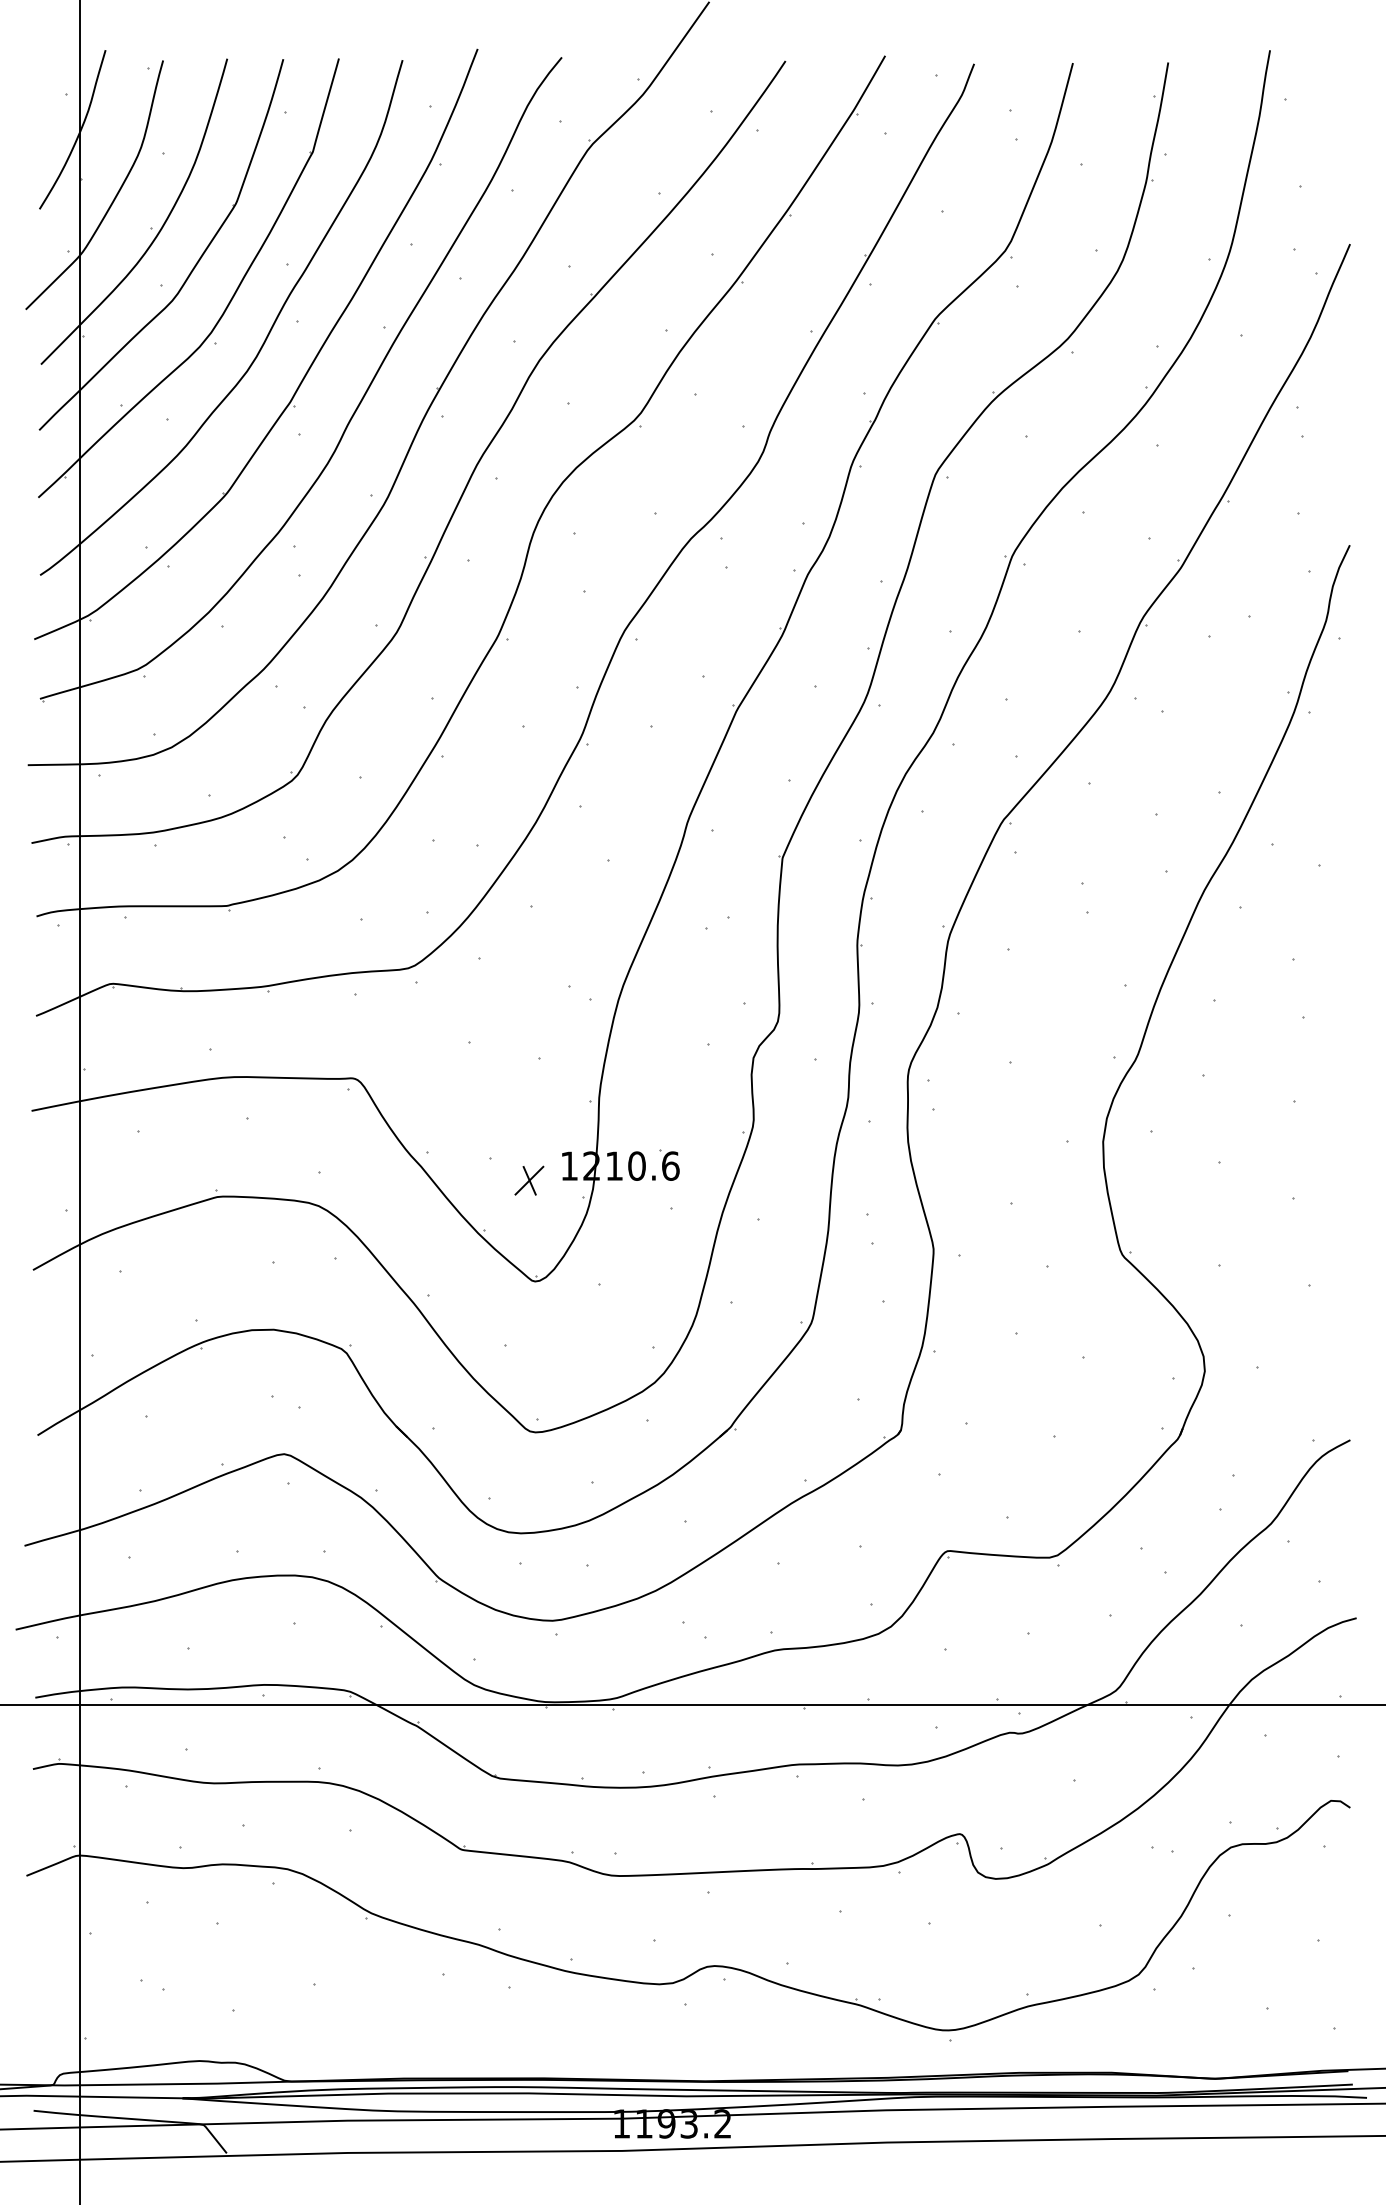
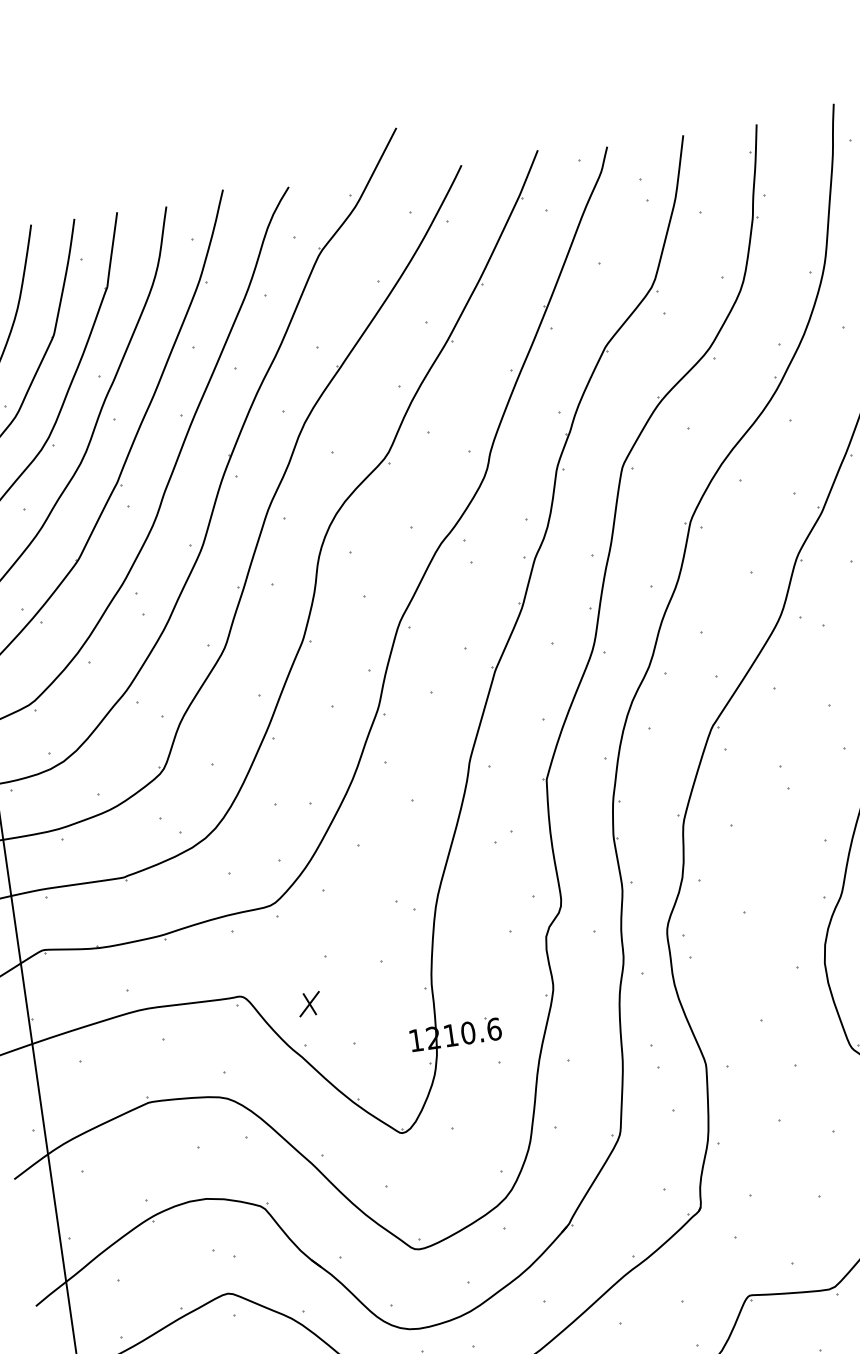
part: (529, 1180) -> (309, 1004), moved

